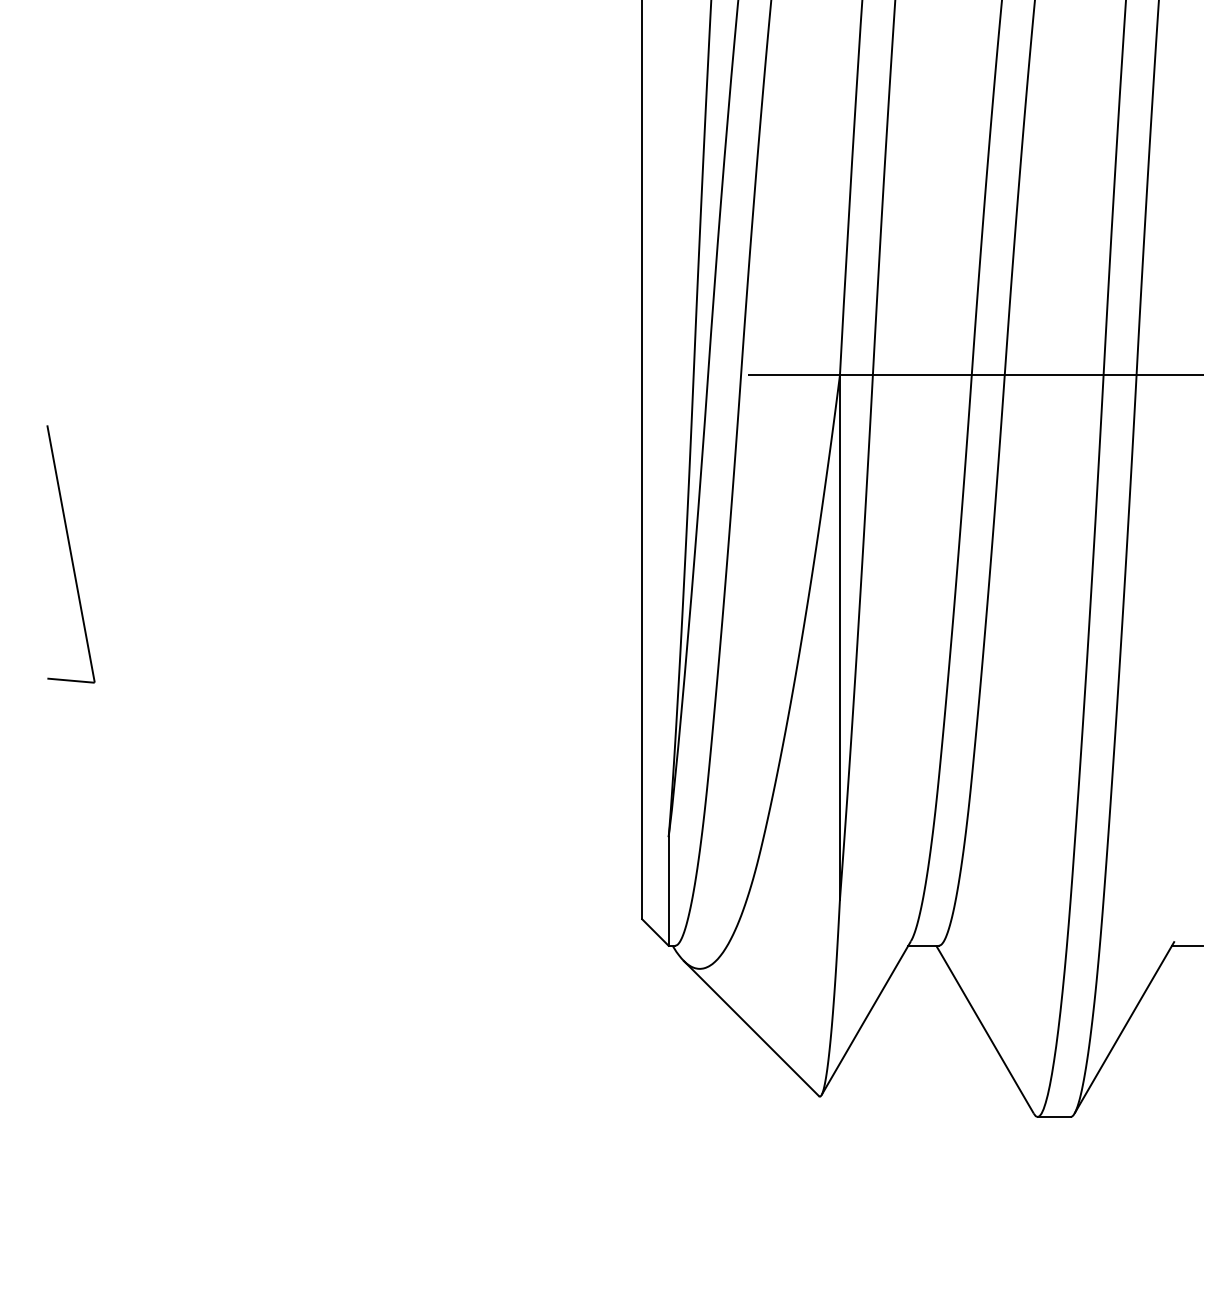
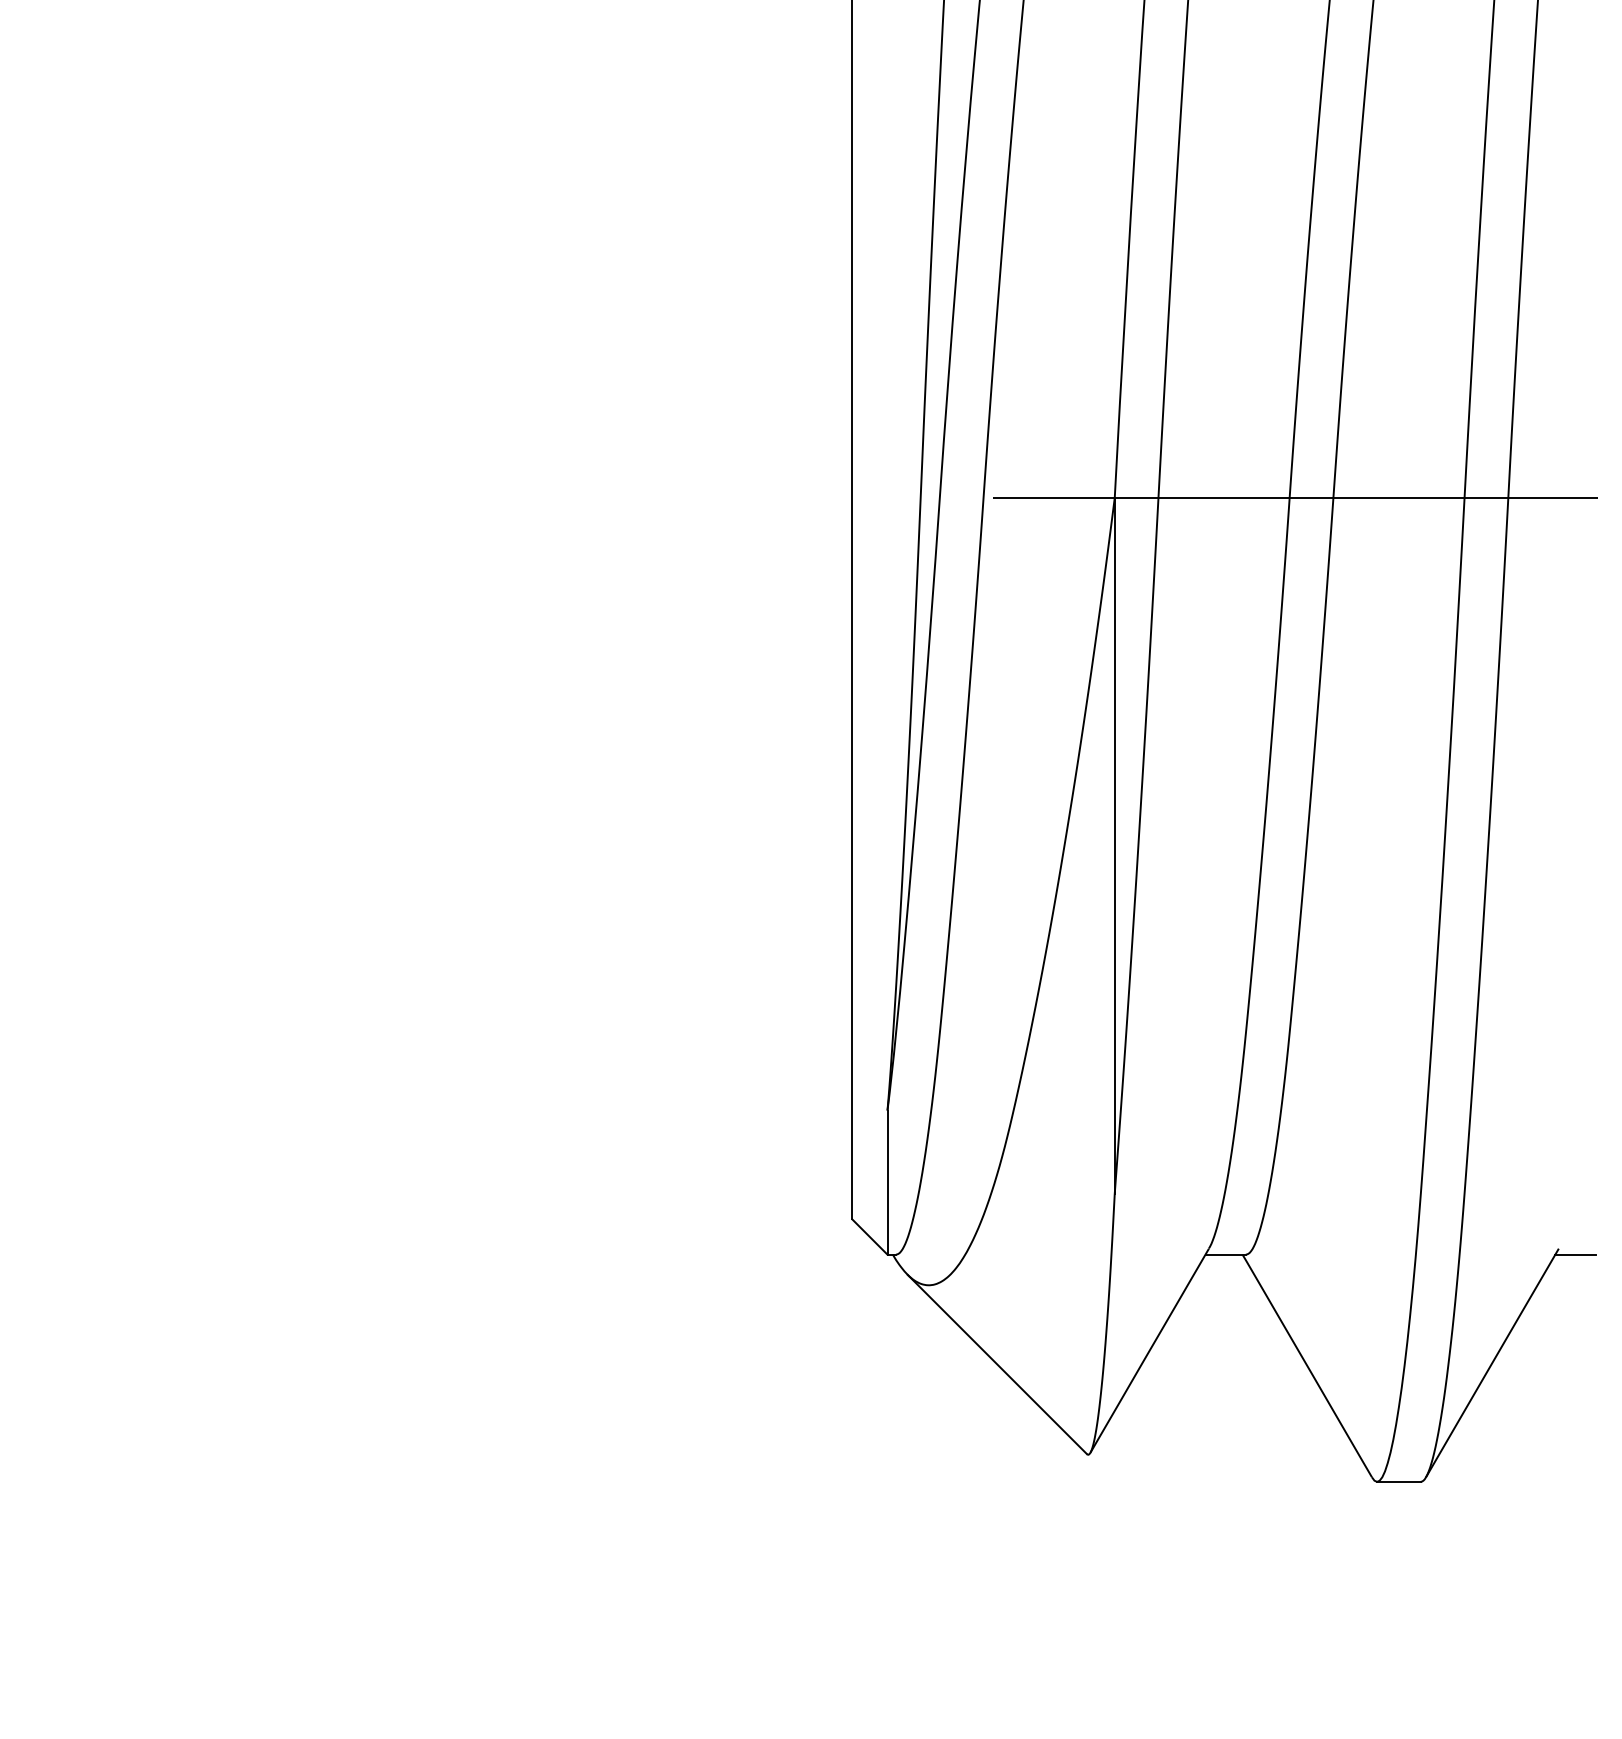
hatch: (70, 553) -> (94, 734), removed

